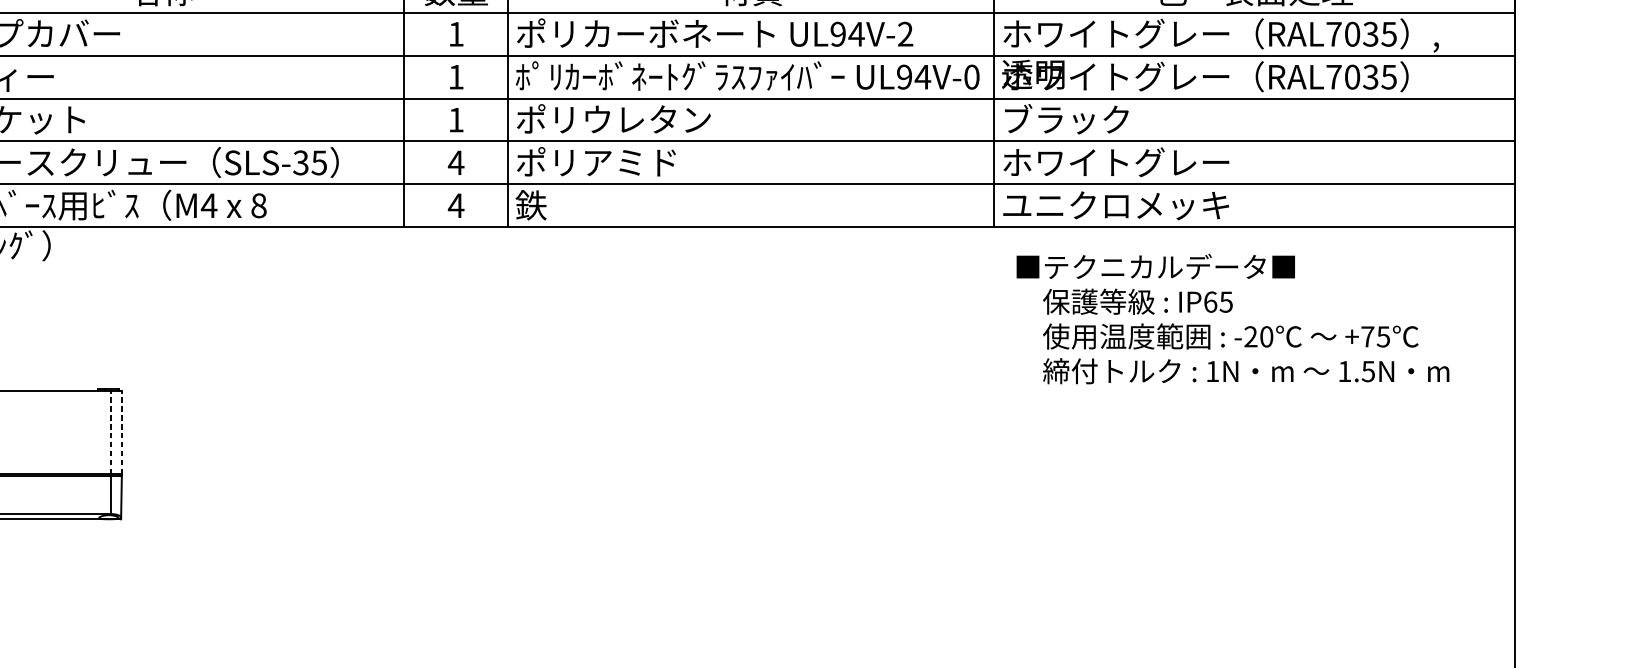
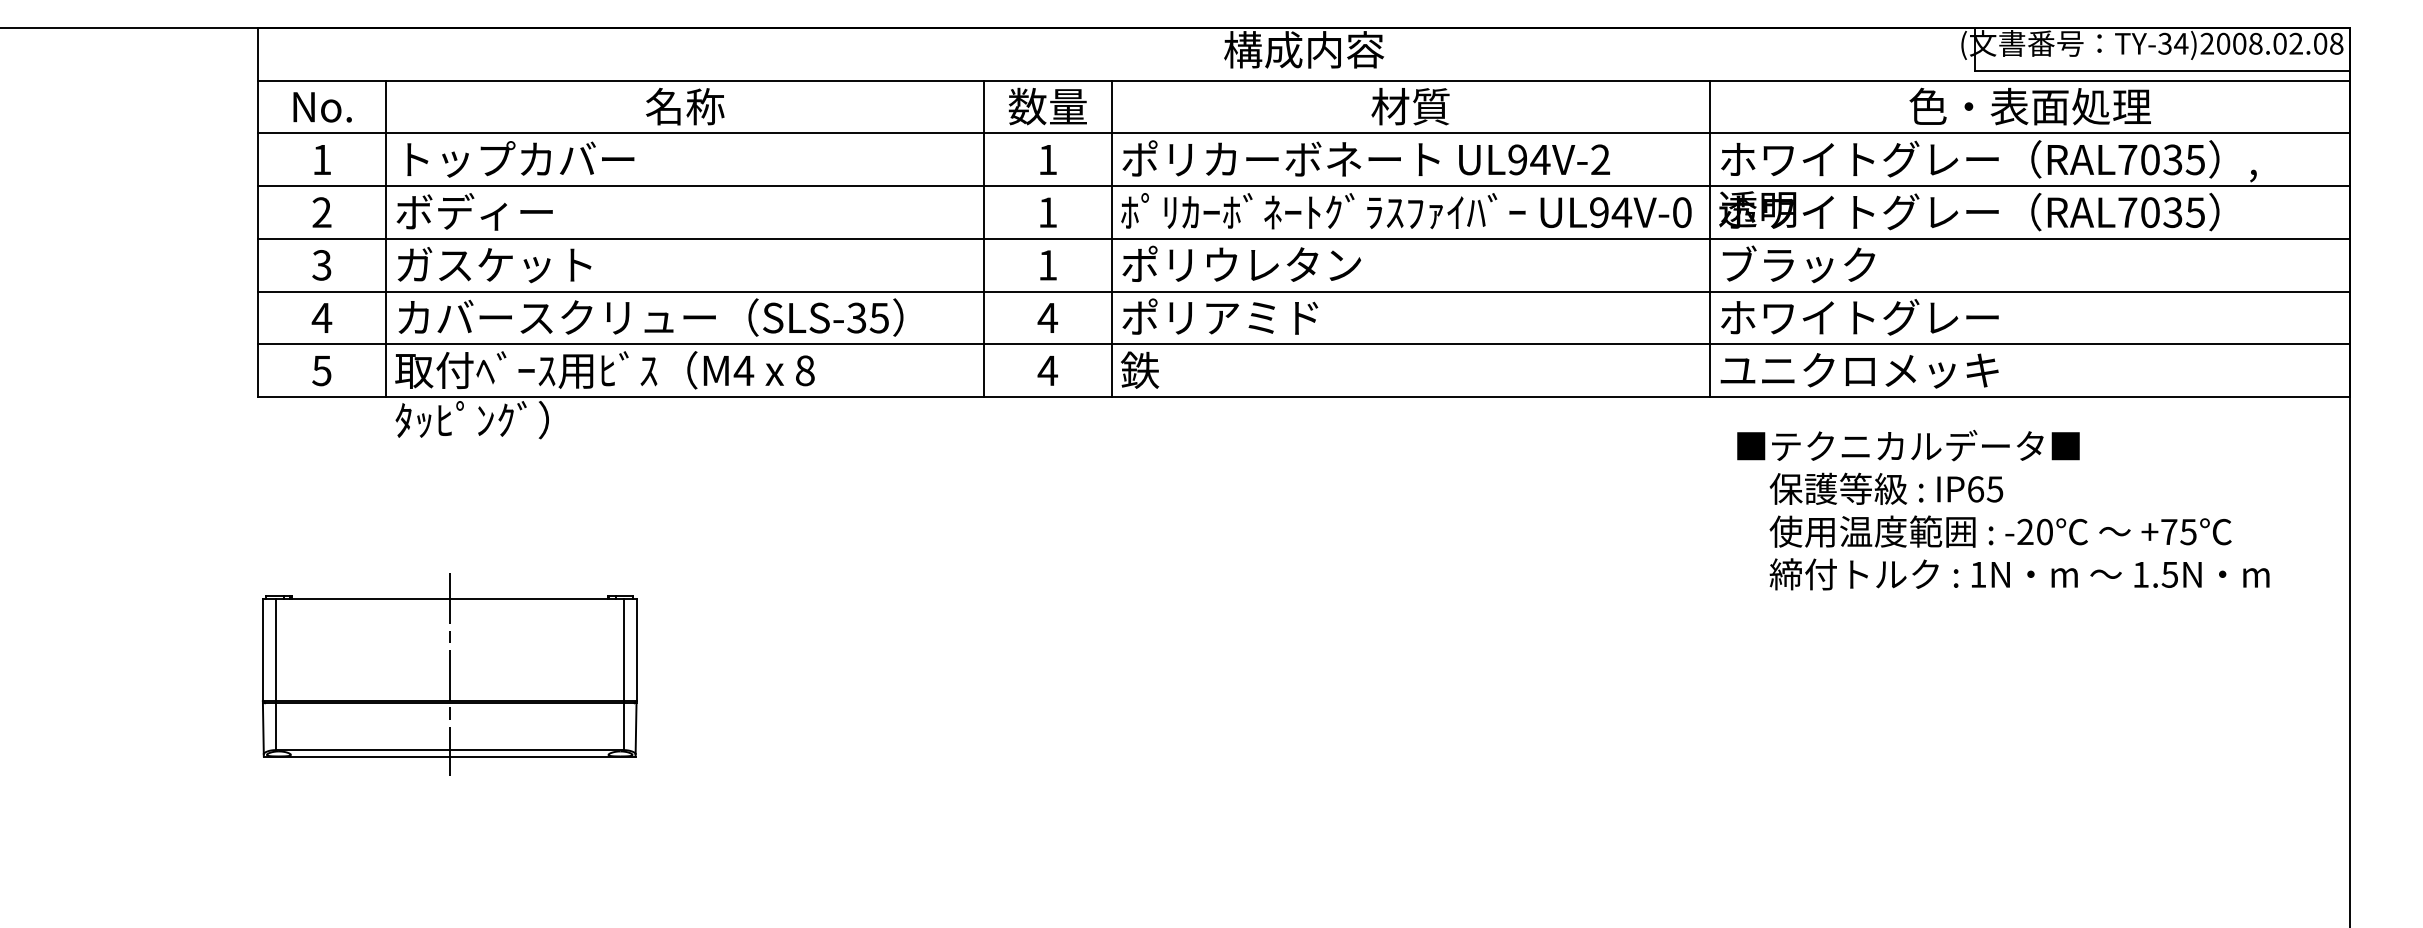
line: (111, 432) -> (623, 649), dashed -> solid
line: (121, 432) -> (636, 649), dashed -> solid

